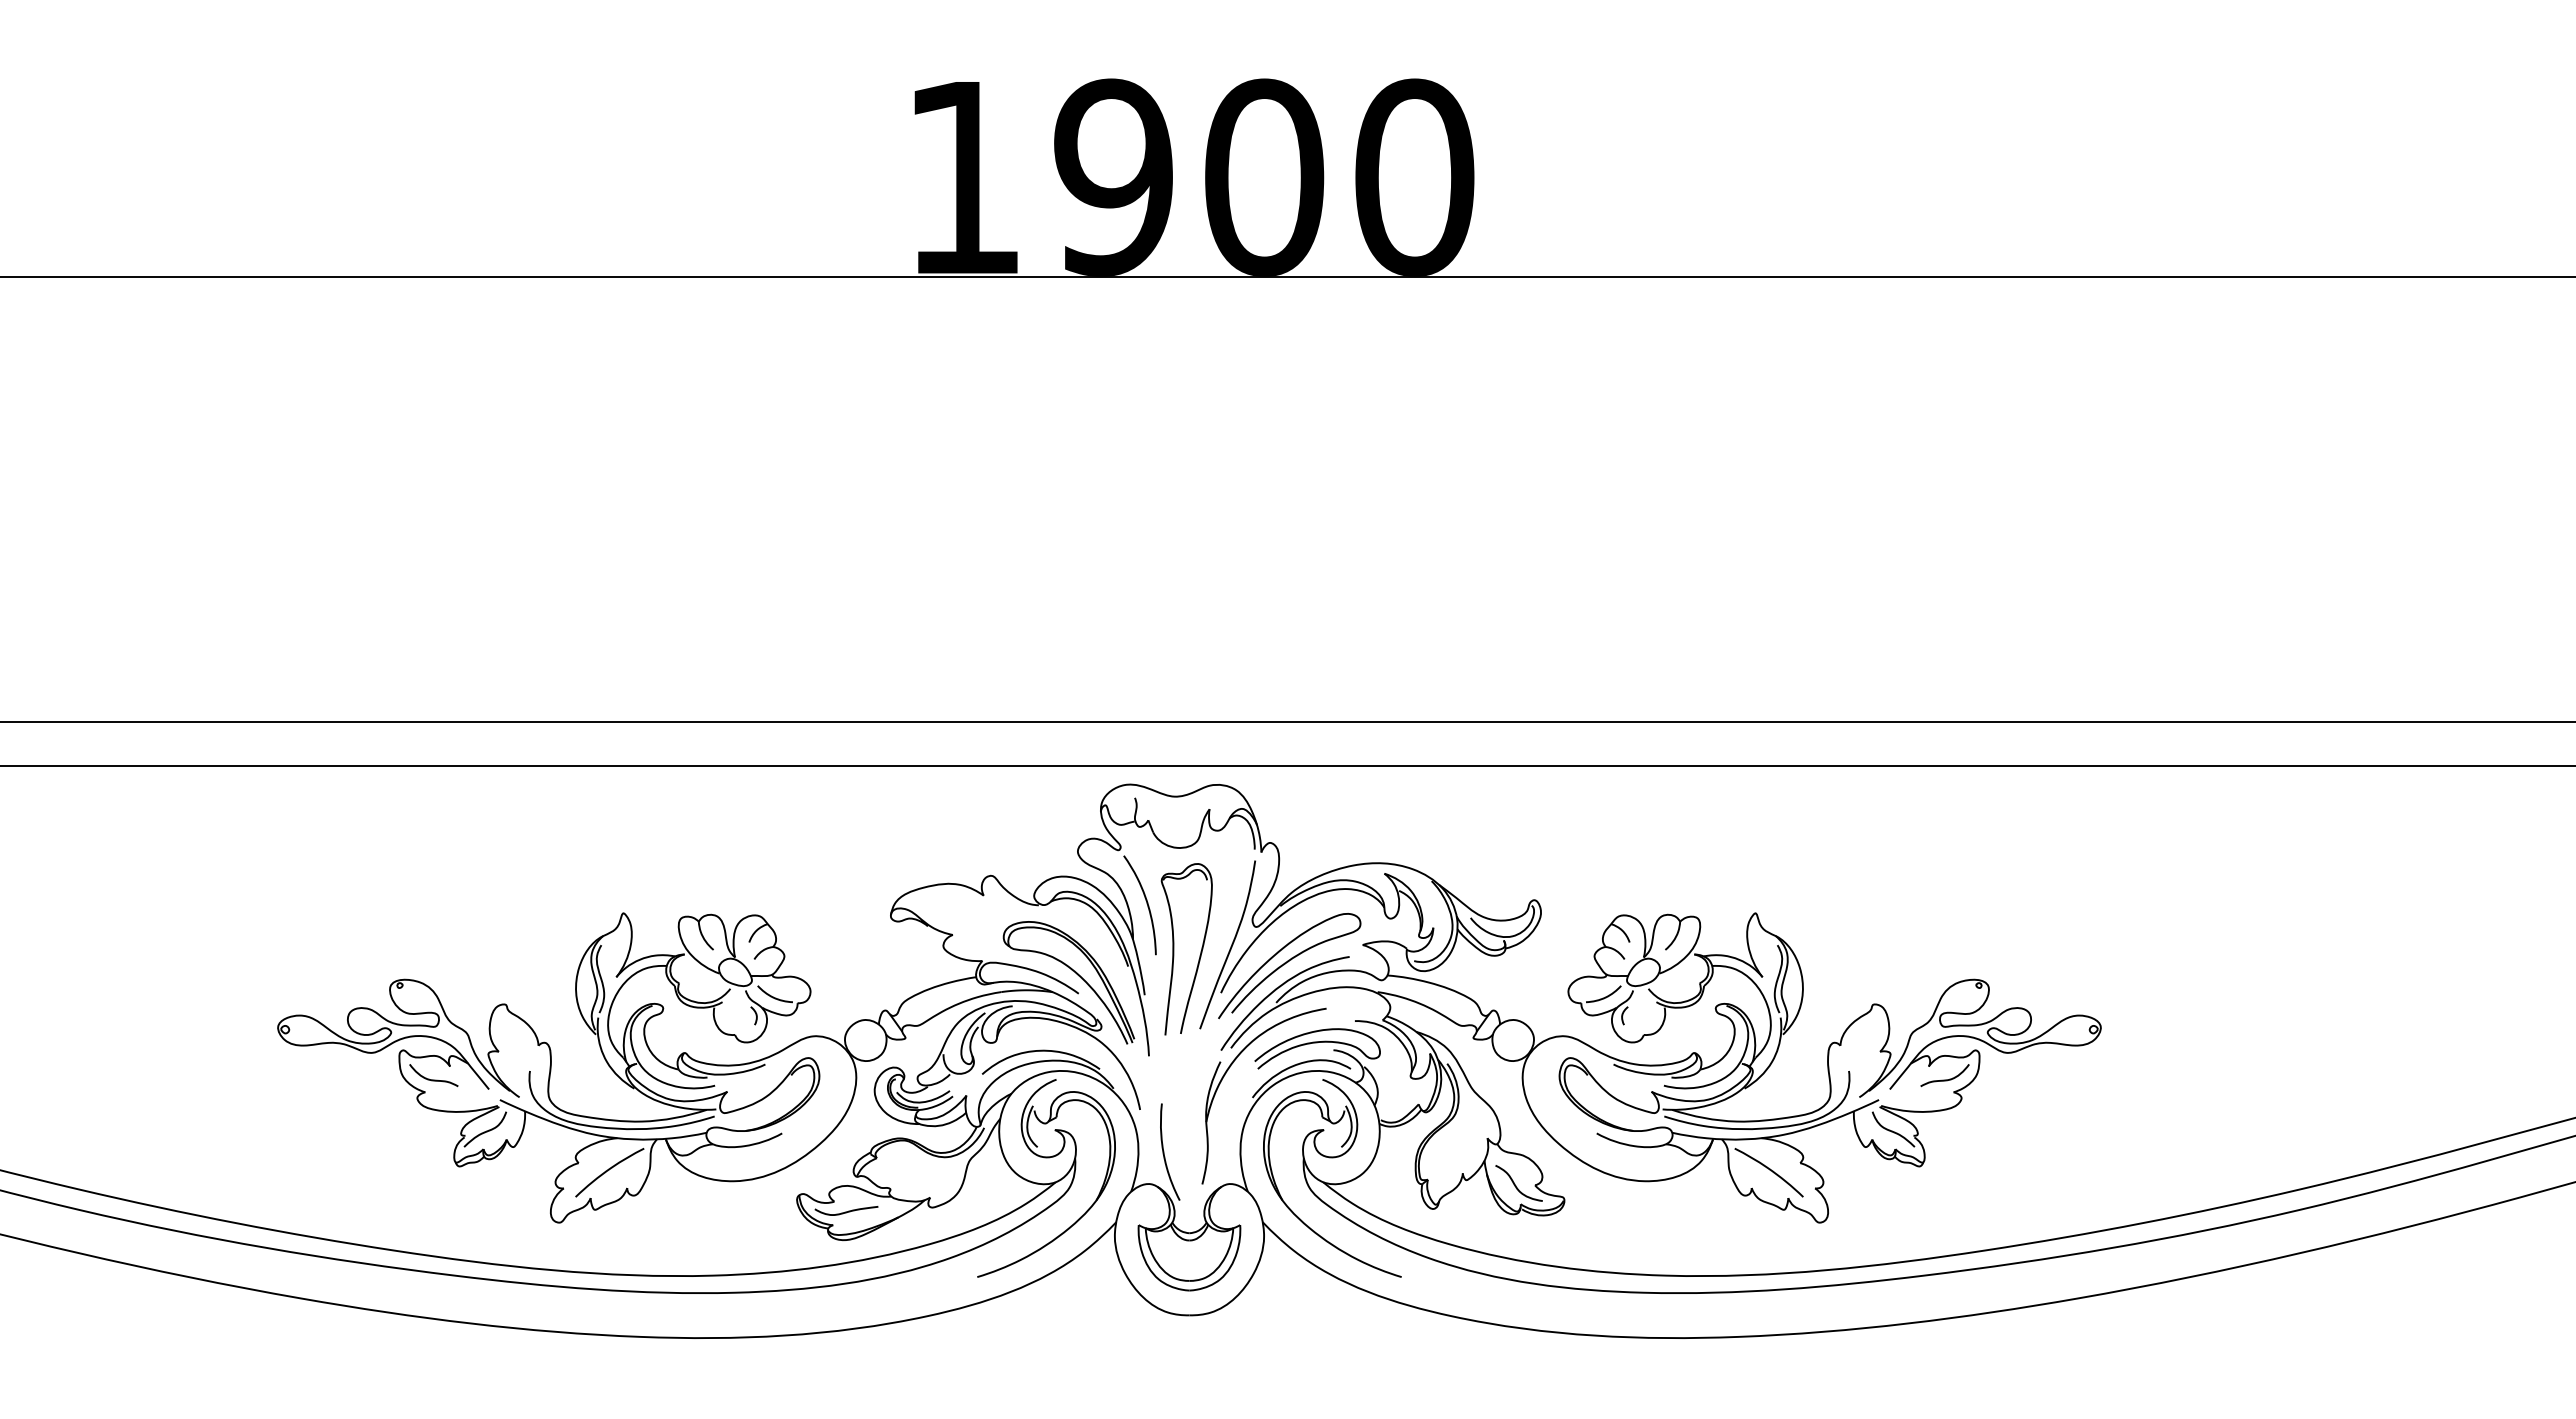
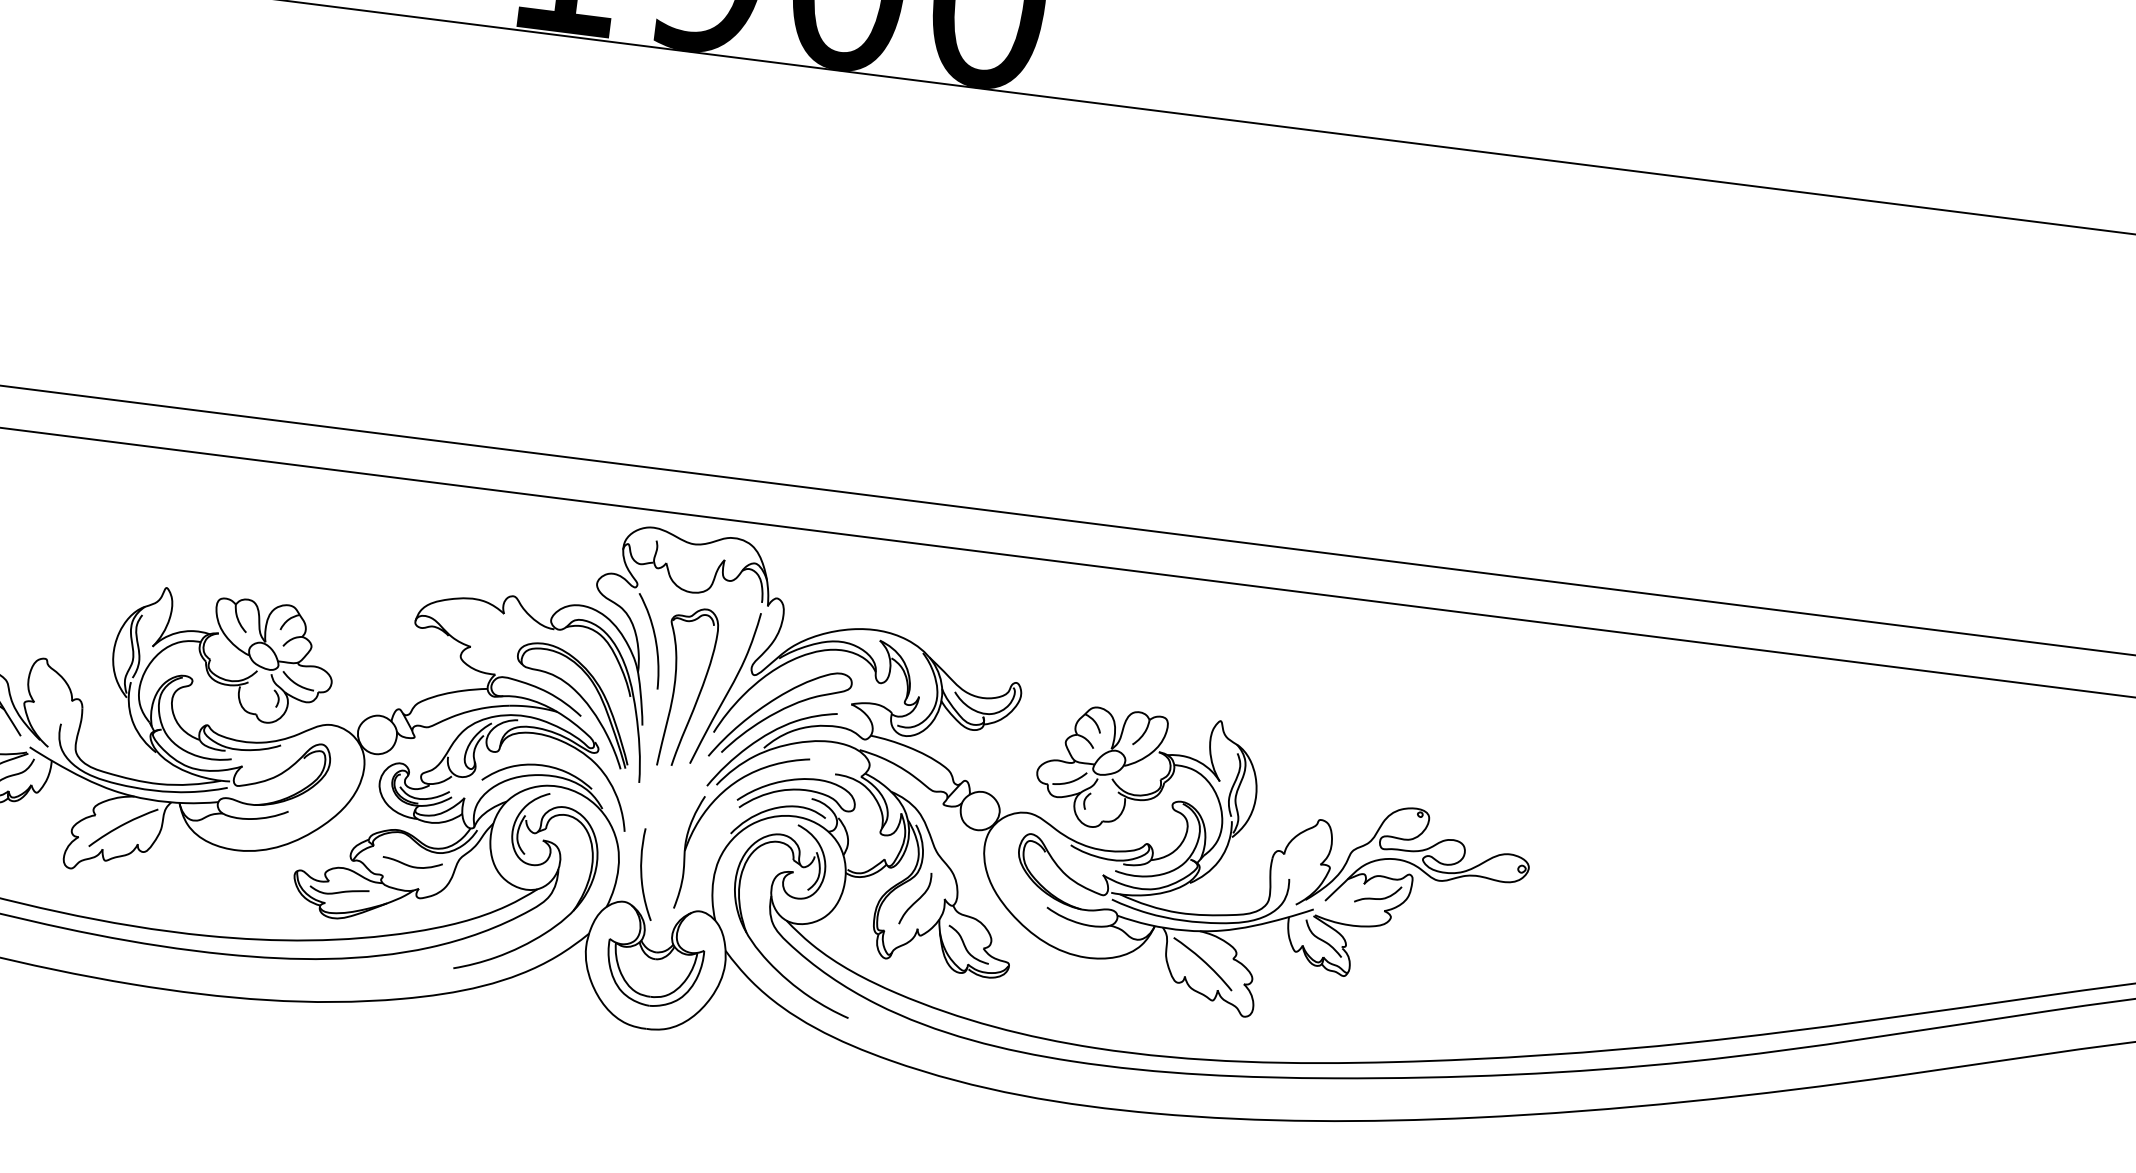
curve: (1458, 1142) -> (917, 899), added
curve: (920, 1174) -> (412, 866), added

